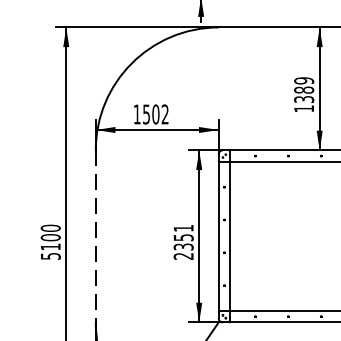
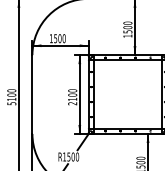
text: (303, 90) -> (127, 27), 1389 -> 1500
text: (163, 114) -> (63, 38), 1502 -> 1500
text: (183, 236) -> (72, 94), 2351 -> 2100
line: (95, 238) -> (32, 95), dashed -> solid

